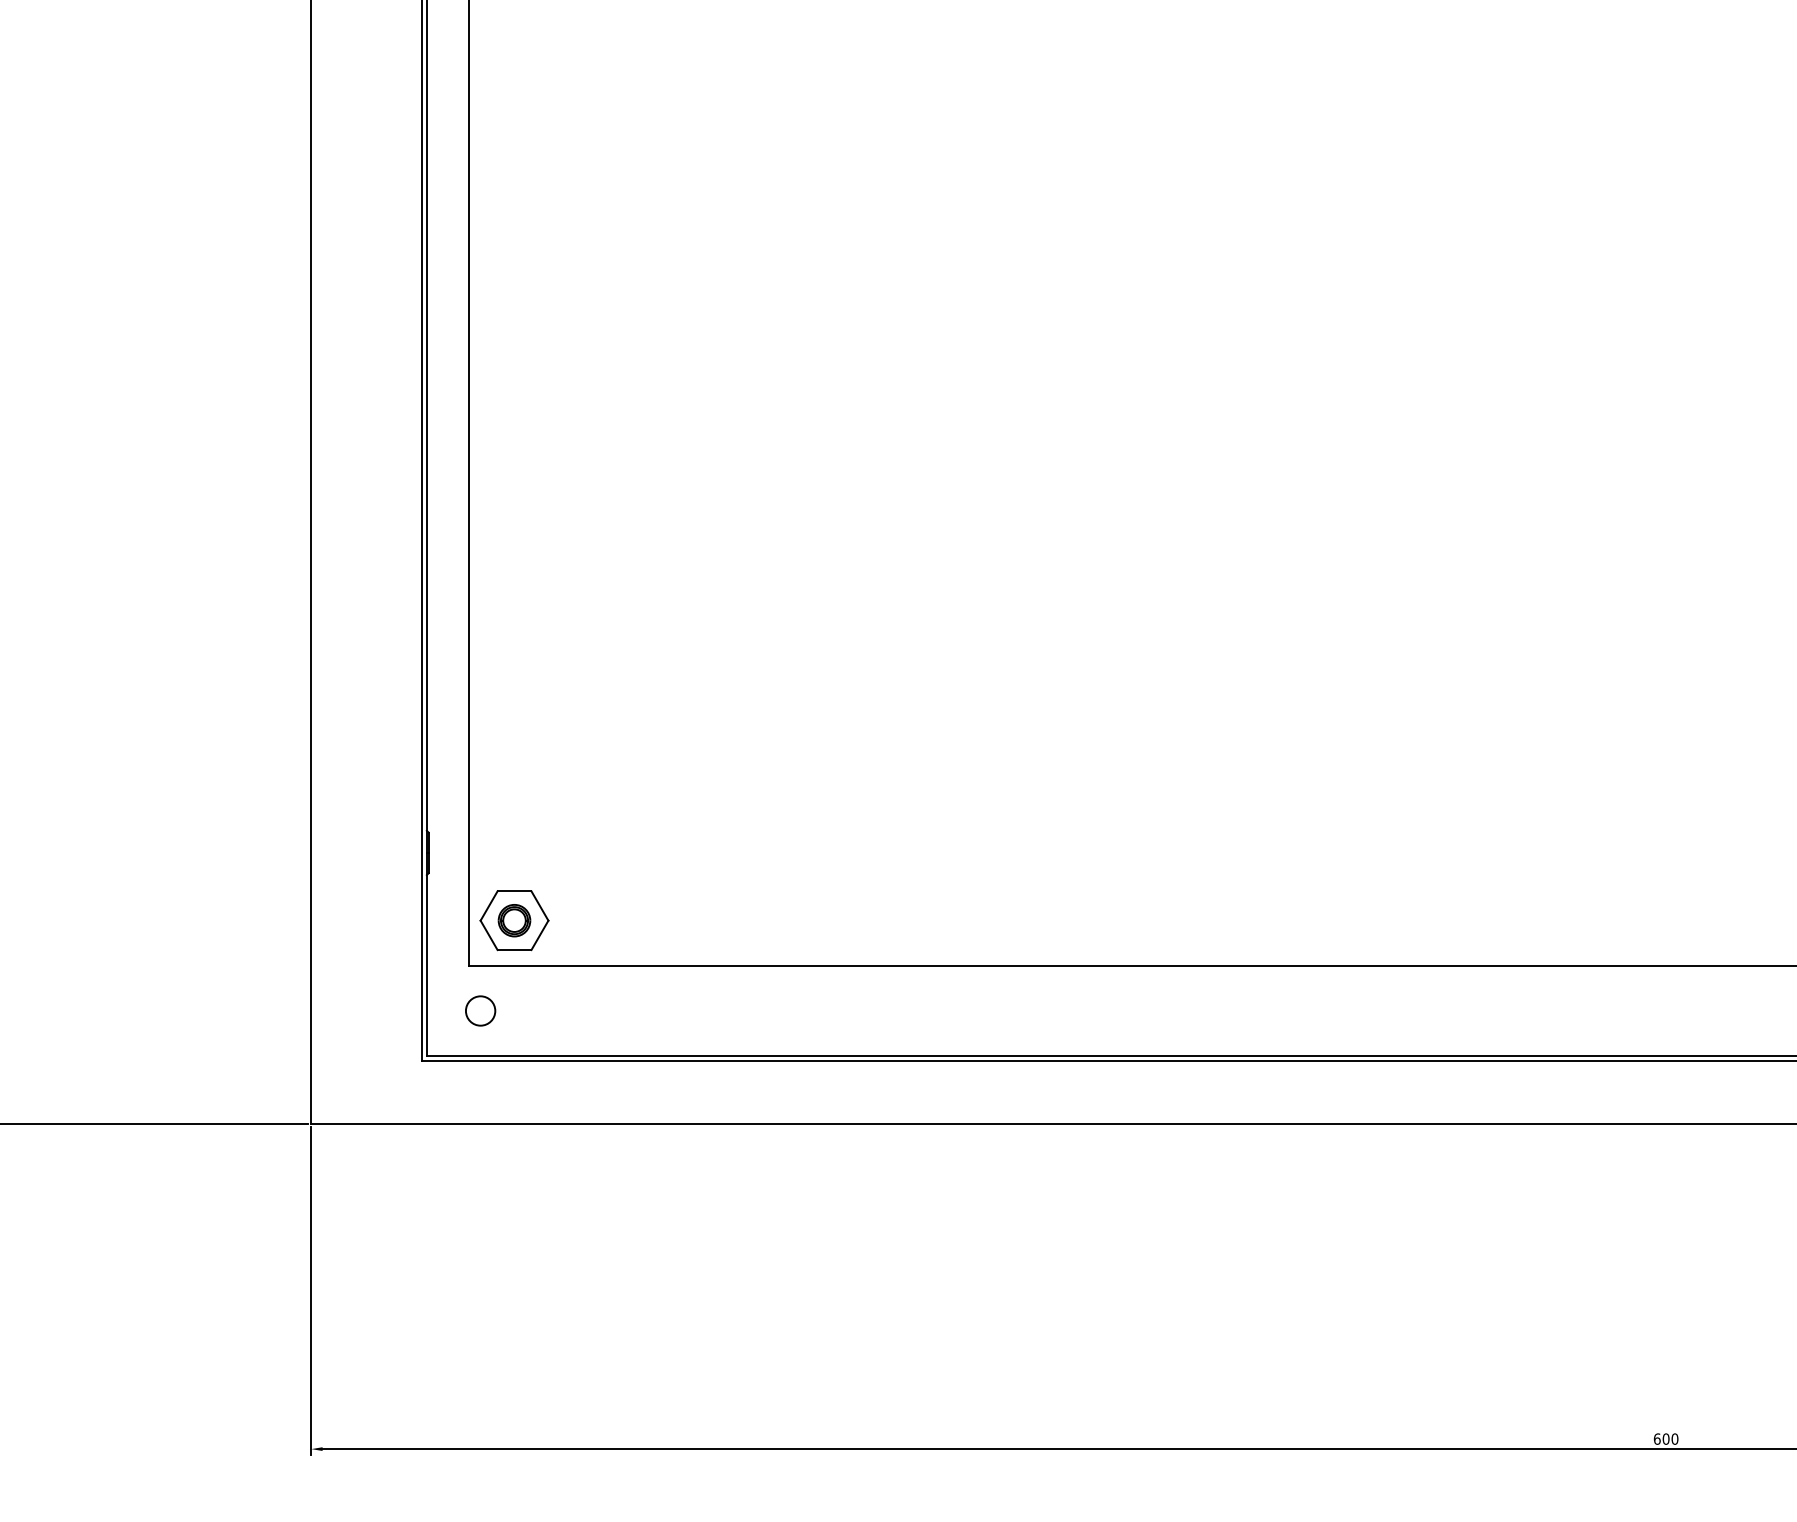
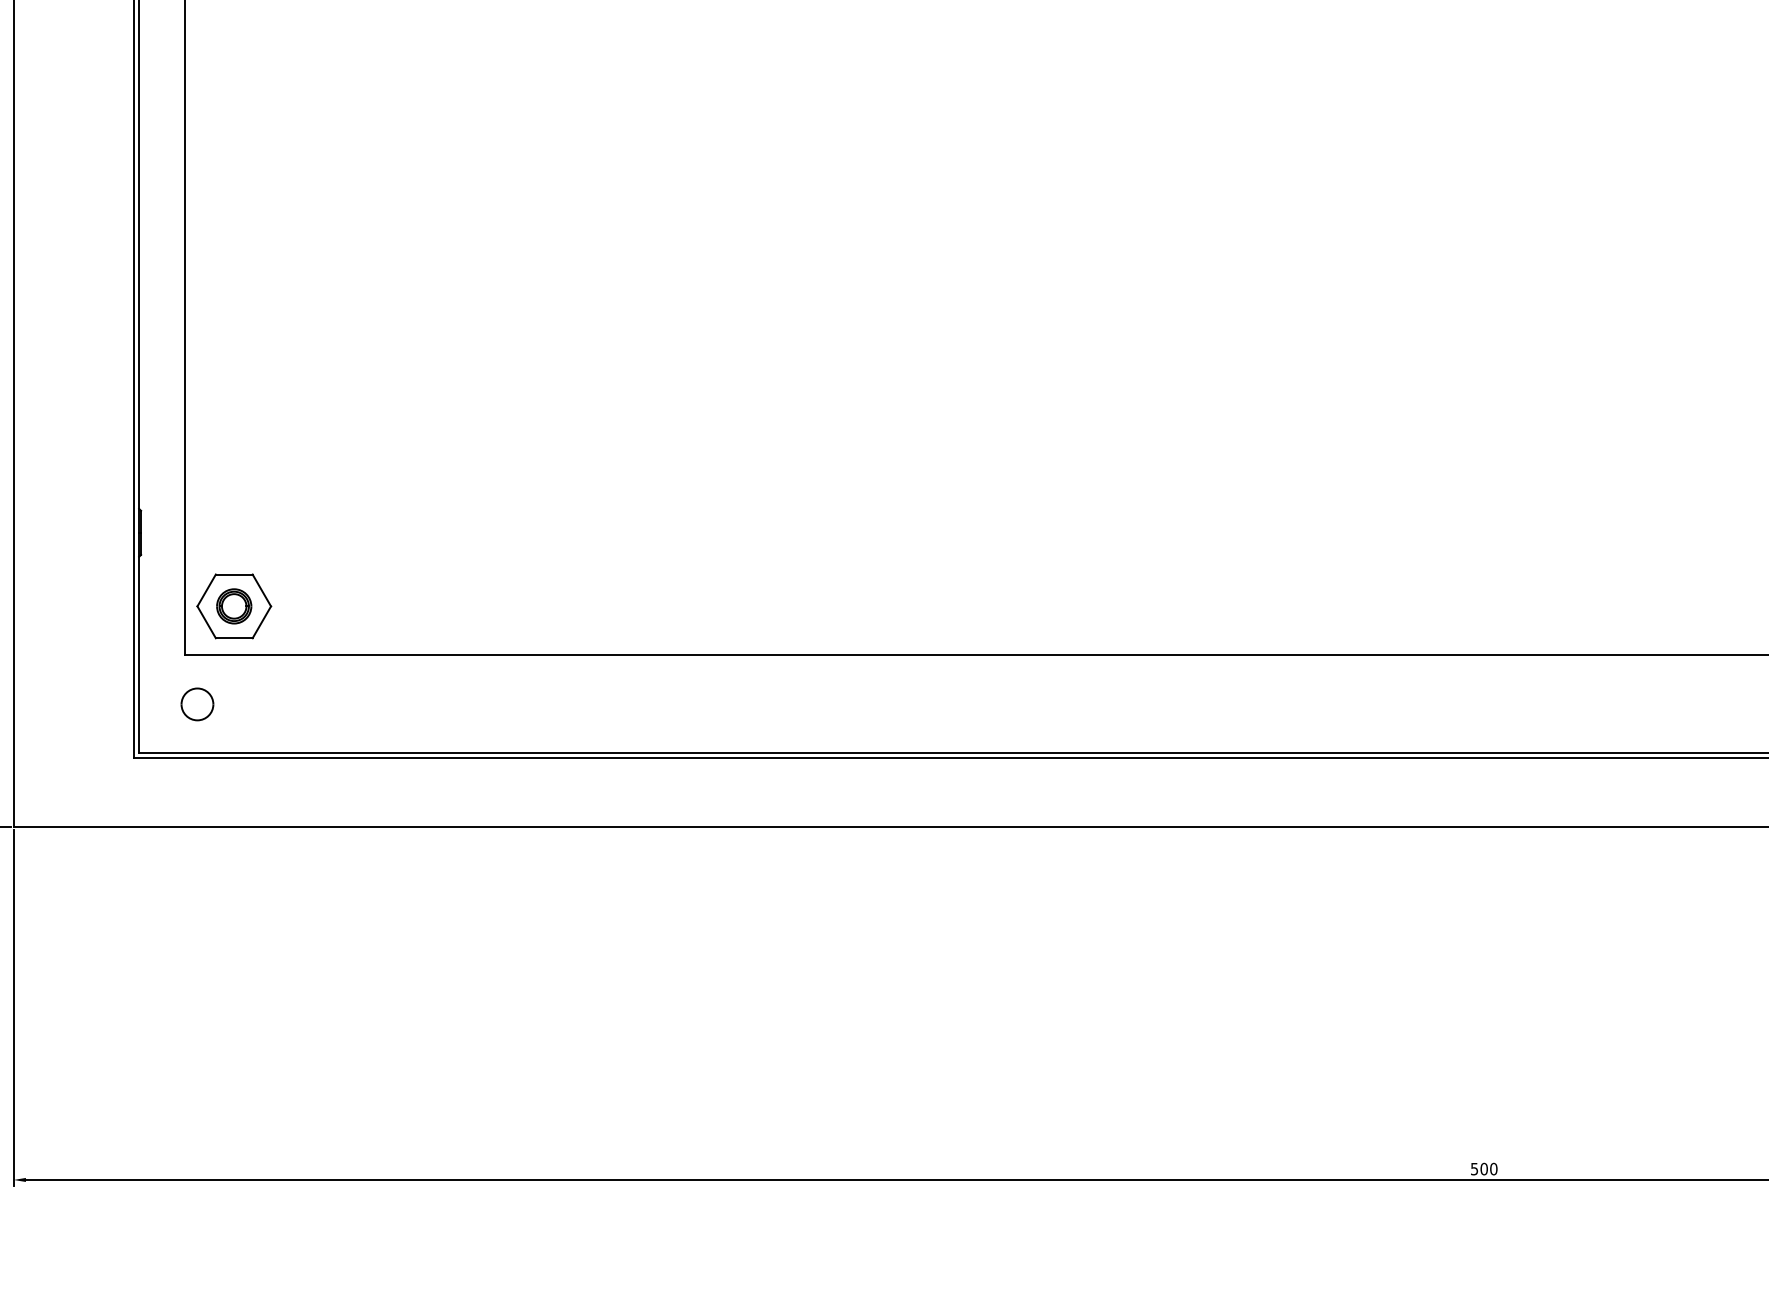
text: (1656, 1438) -> (1473, 1168), 600 -> 500

